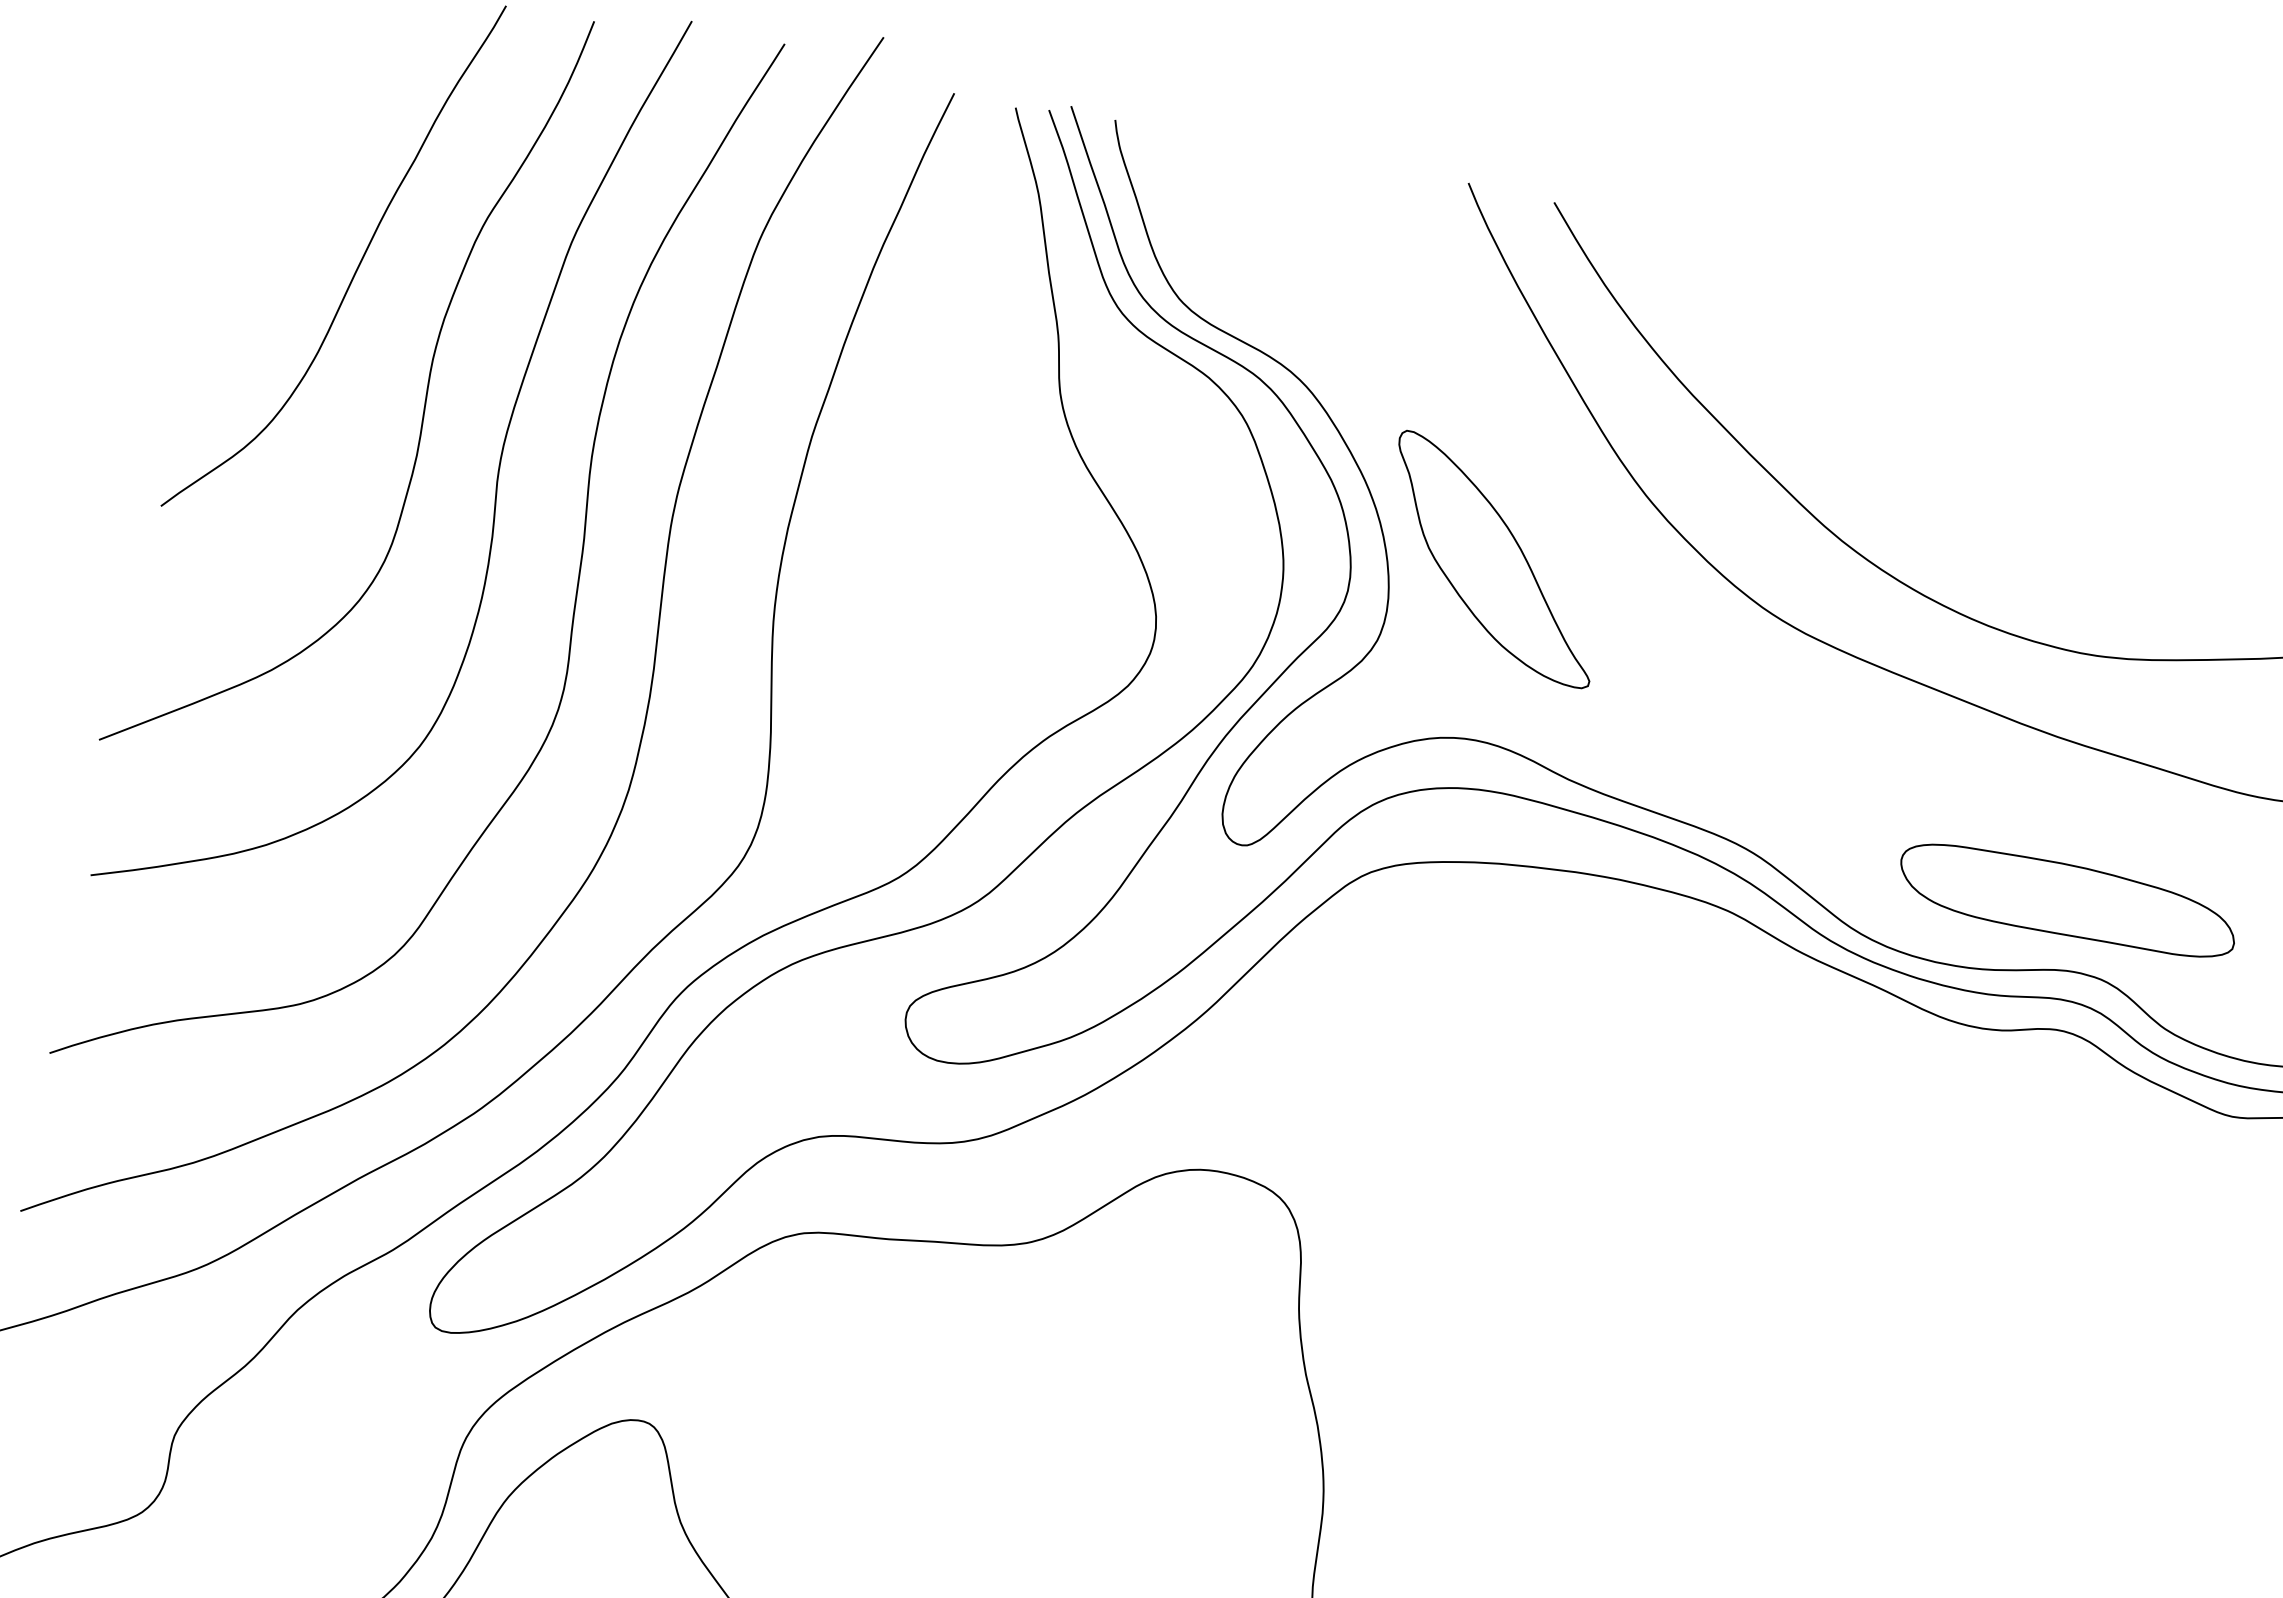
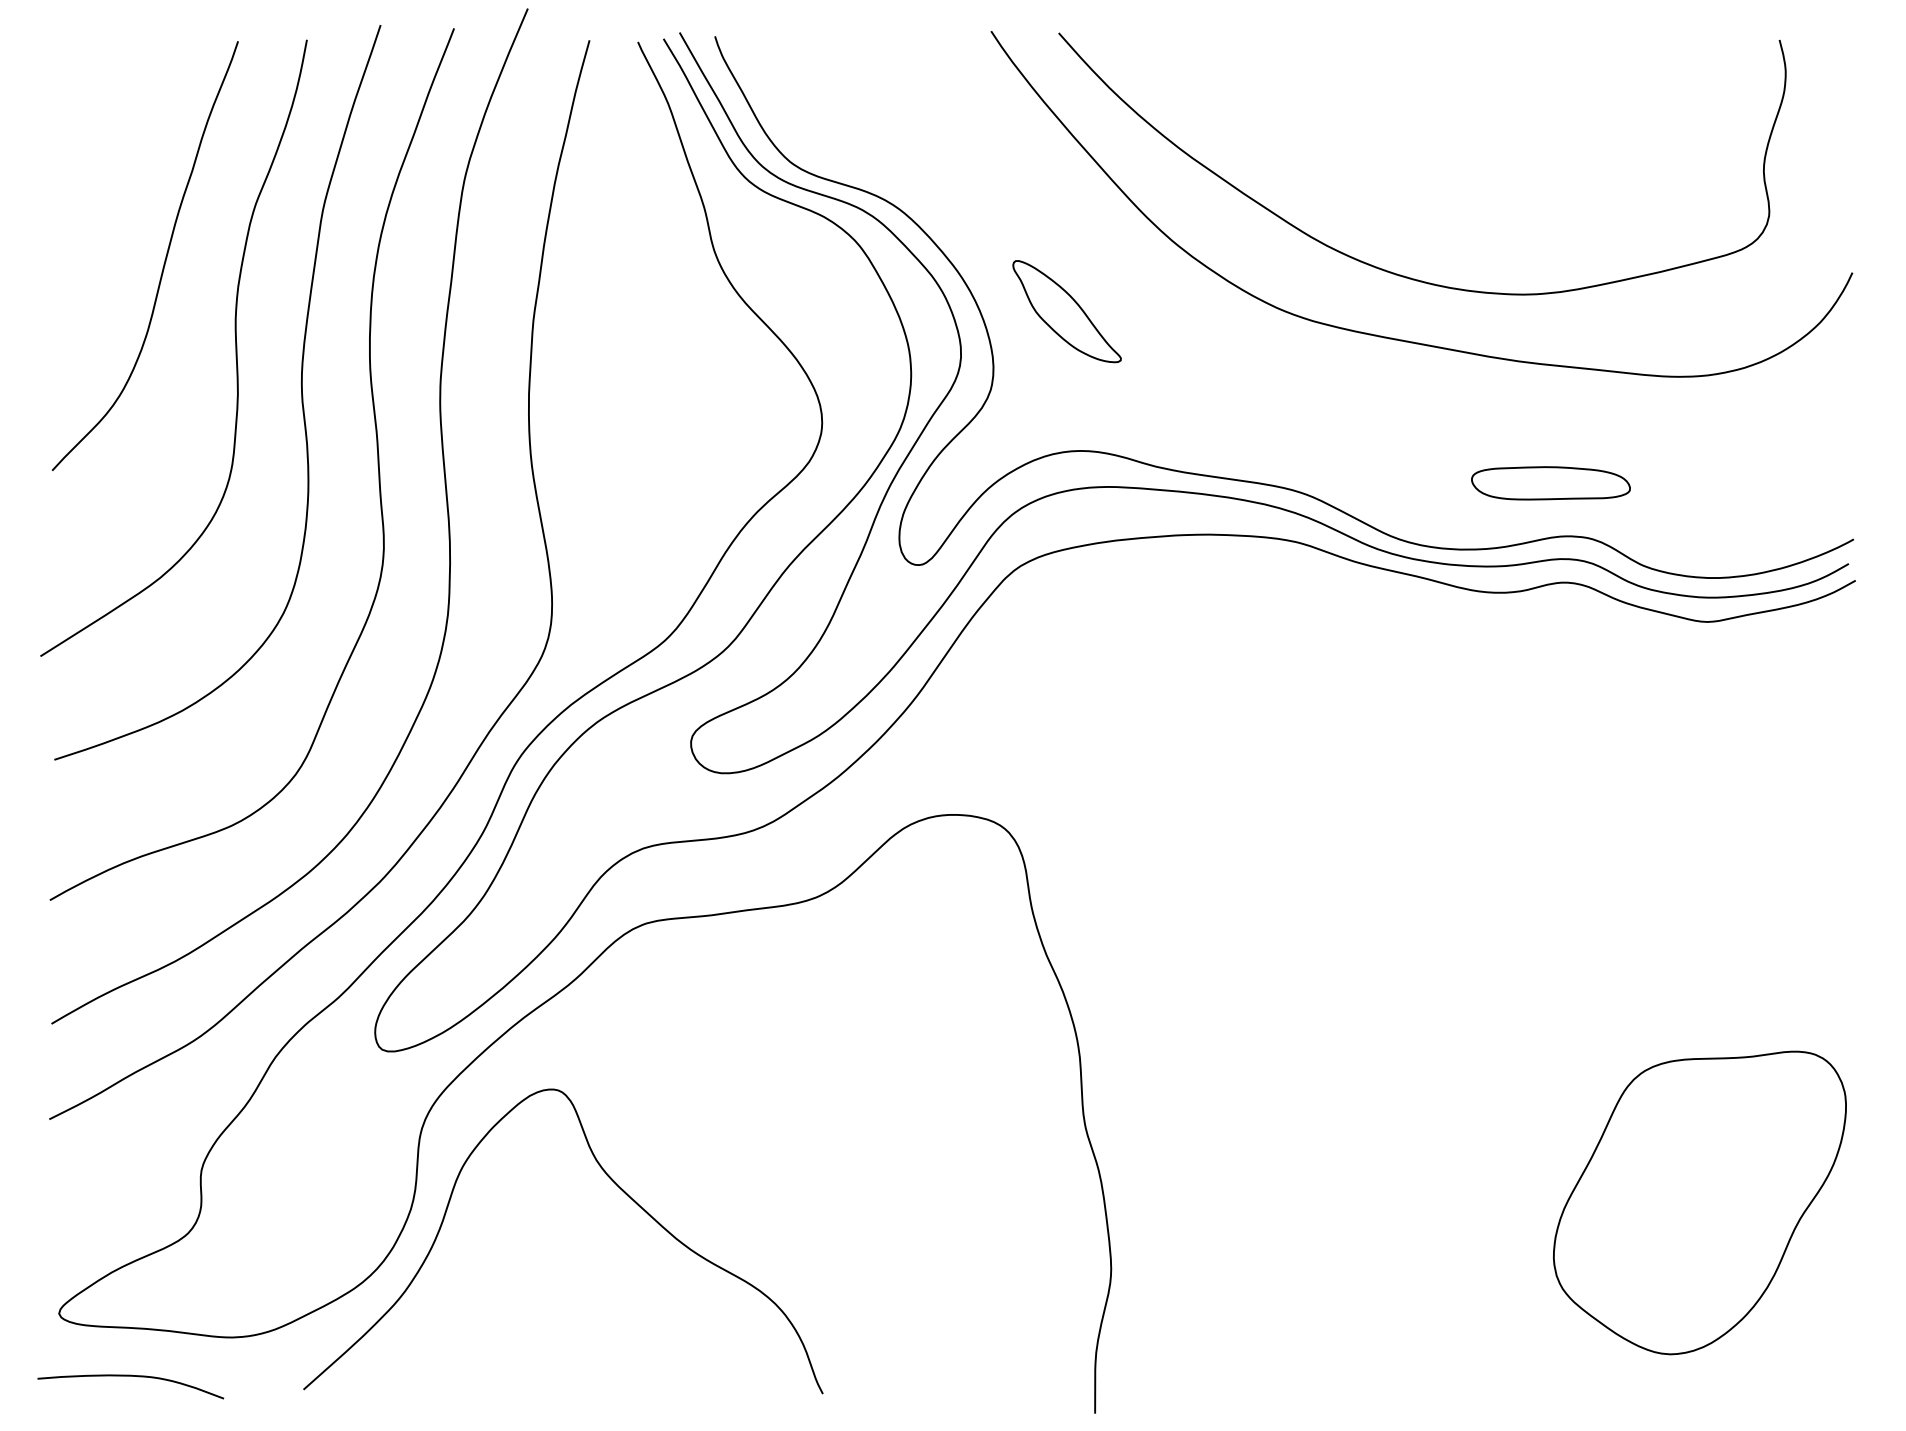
part: (1493, 559) -> (1066, 311), size x0.6
part: (2067, 900) -> (1550, 483), size x0.6

